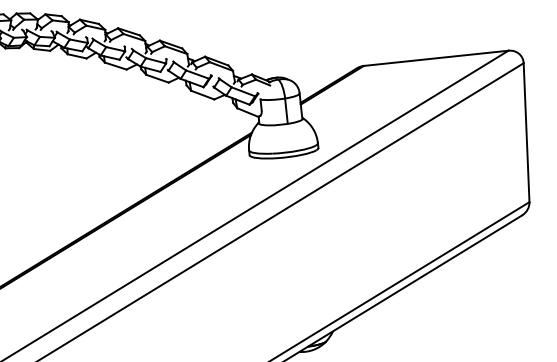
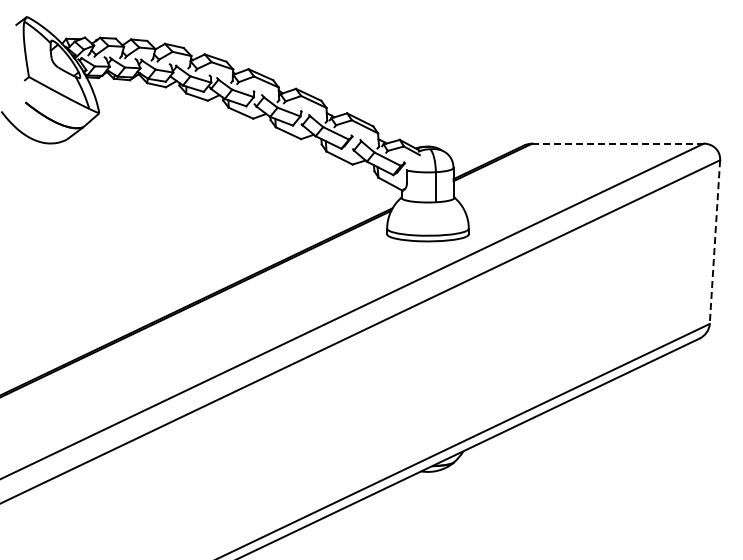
line: (436, 58) -> (618, 143), solid -> dashed
line: (526, 133) -> (714, 242), solid -> dashed

